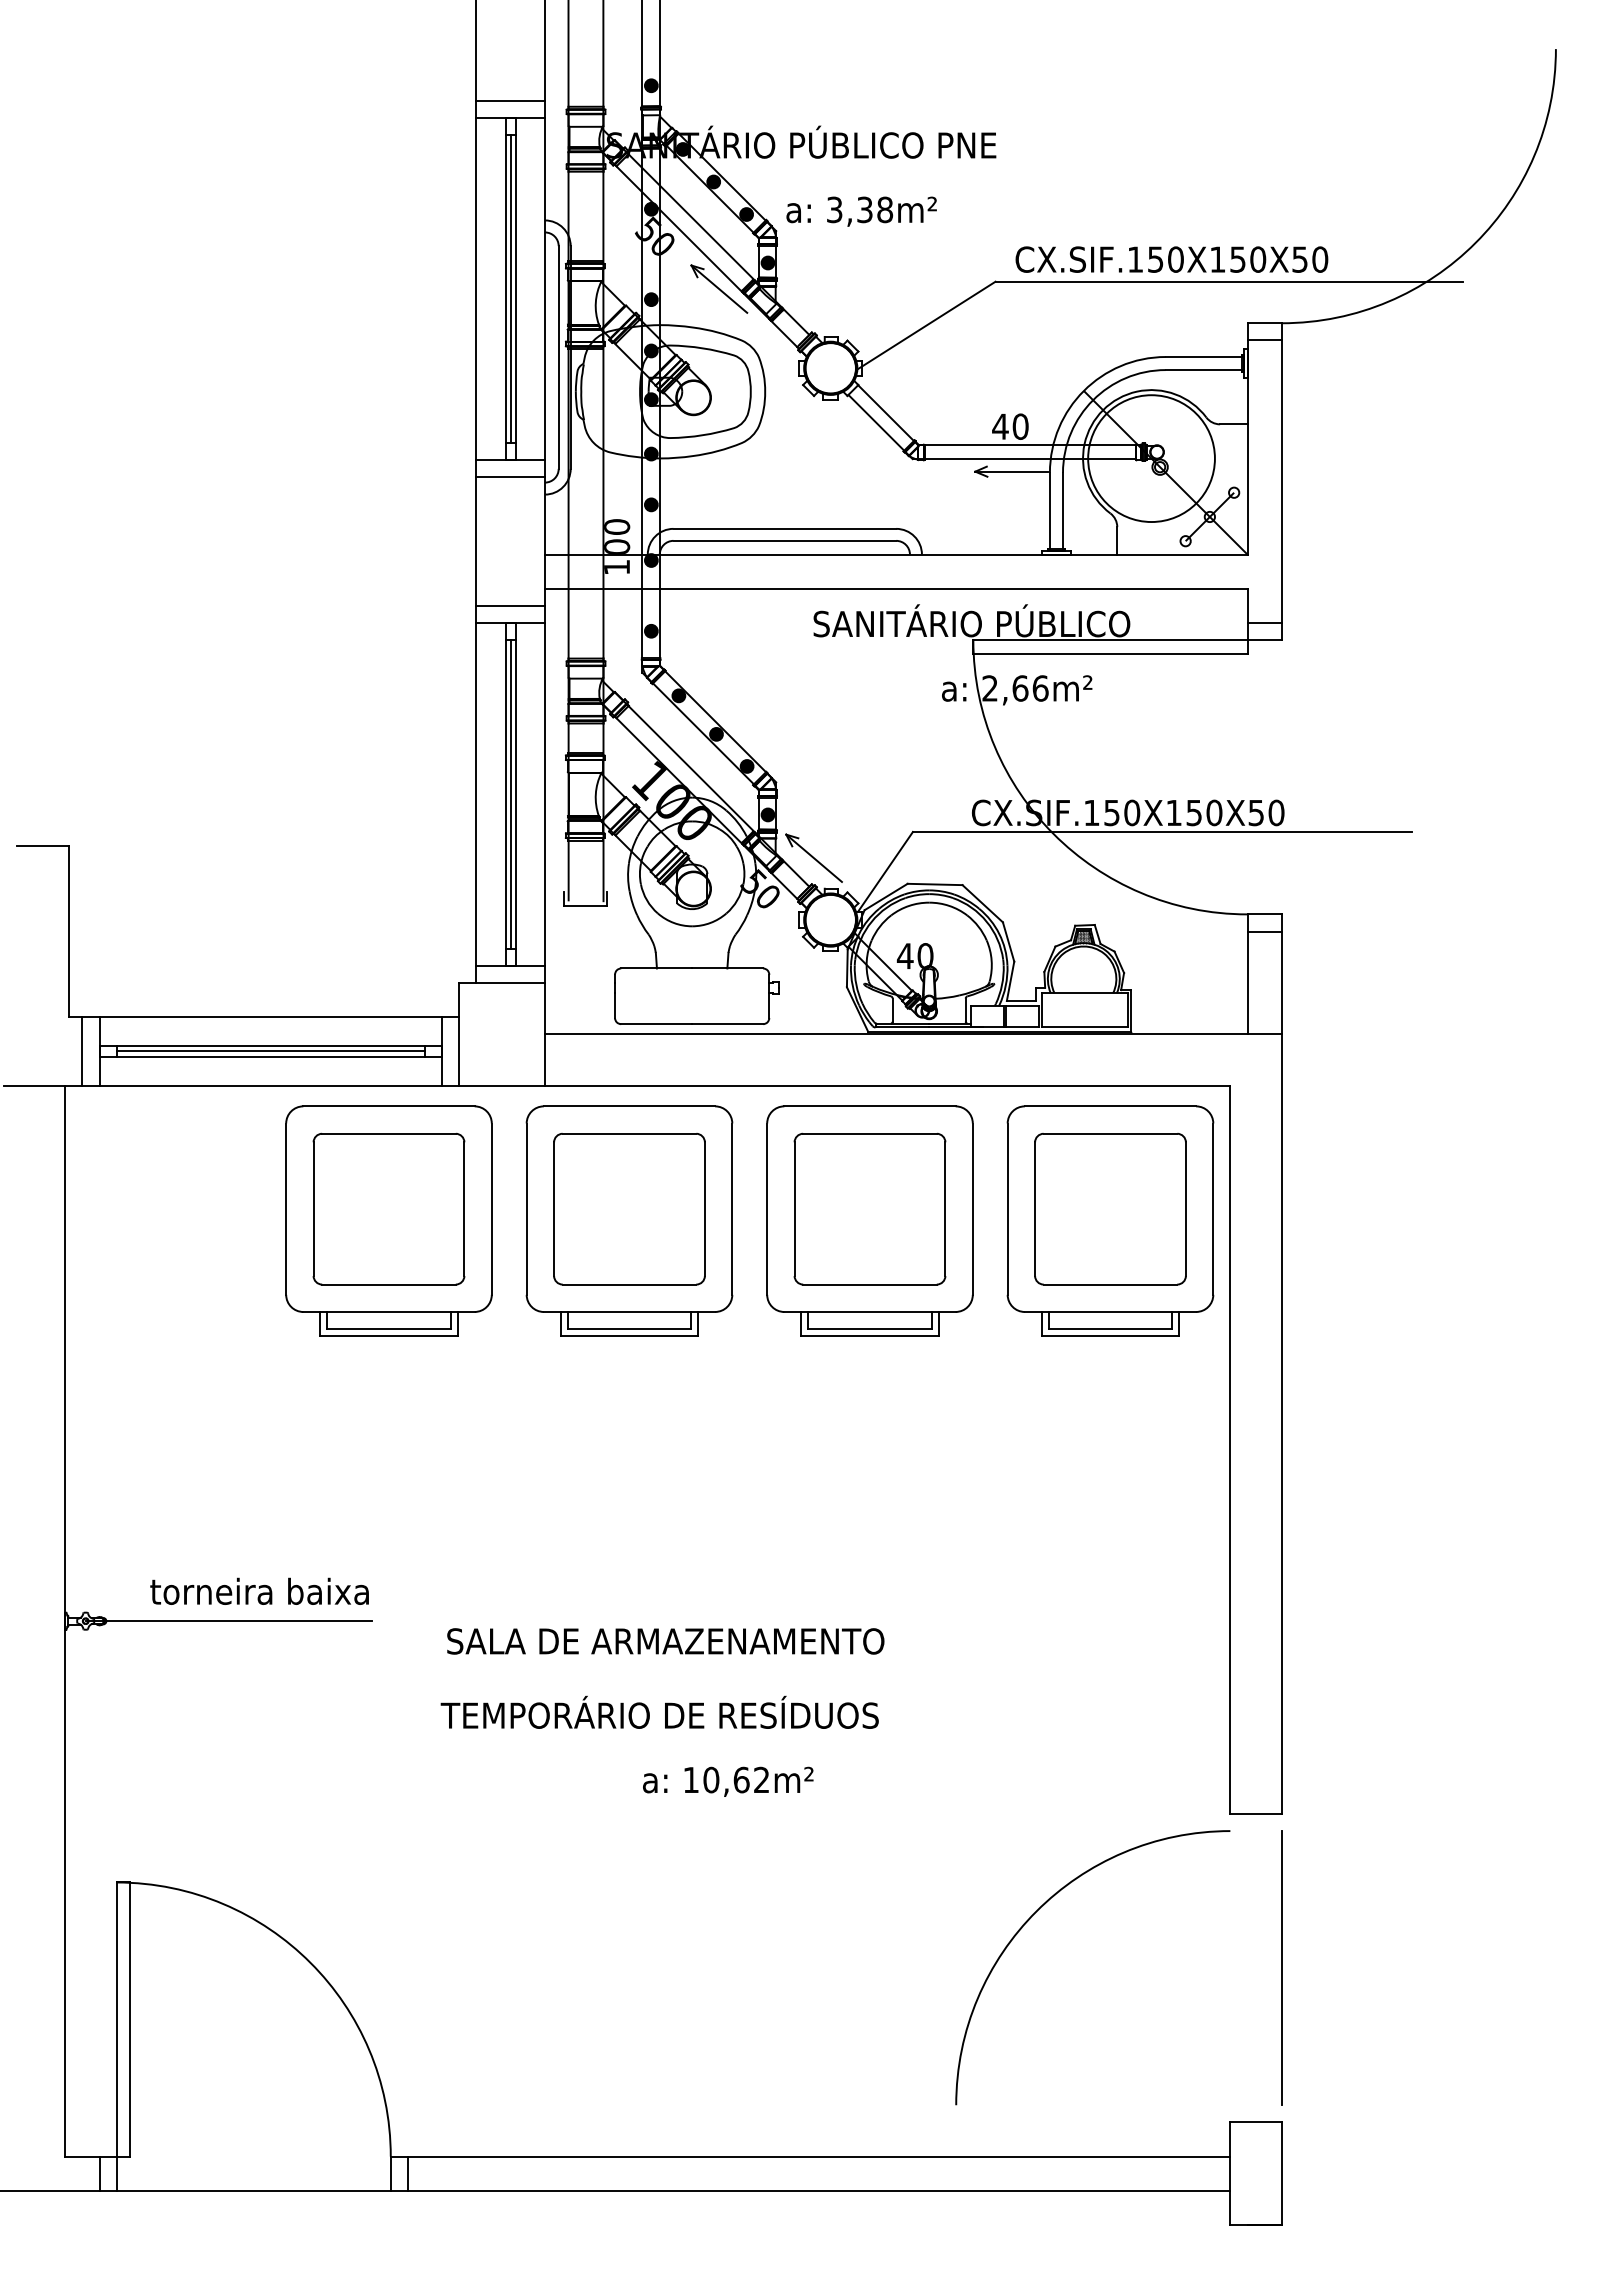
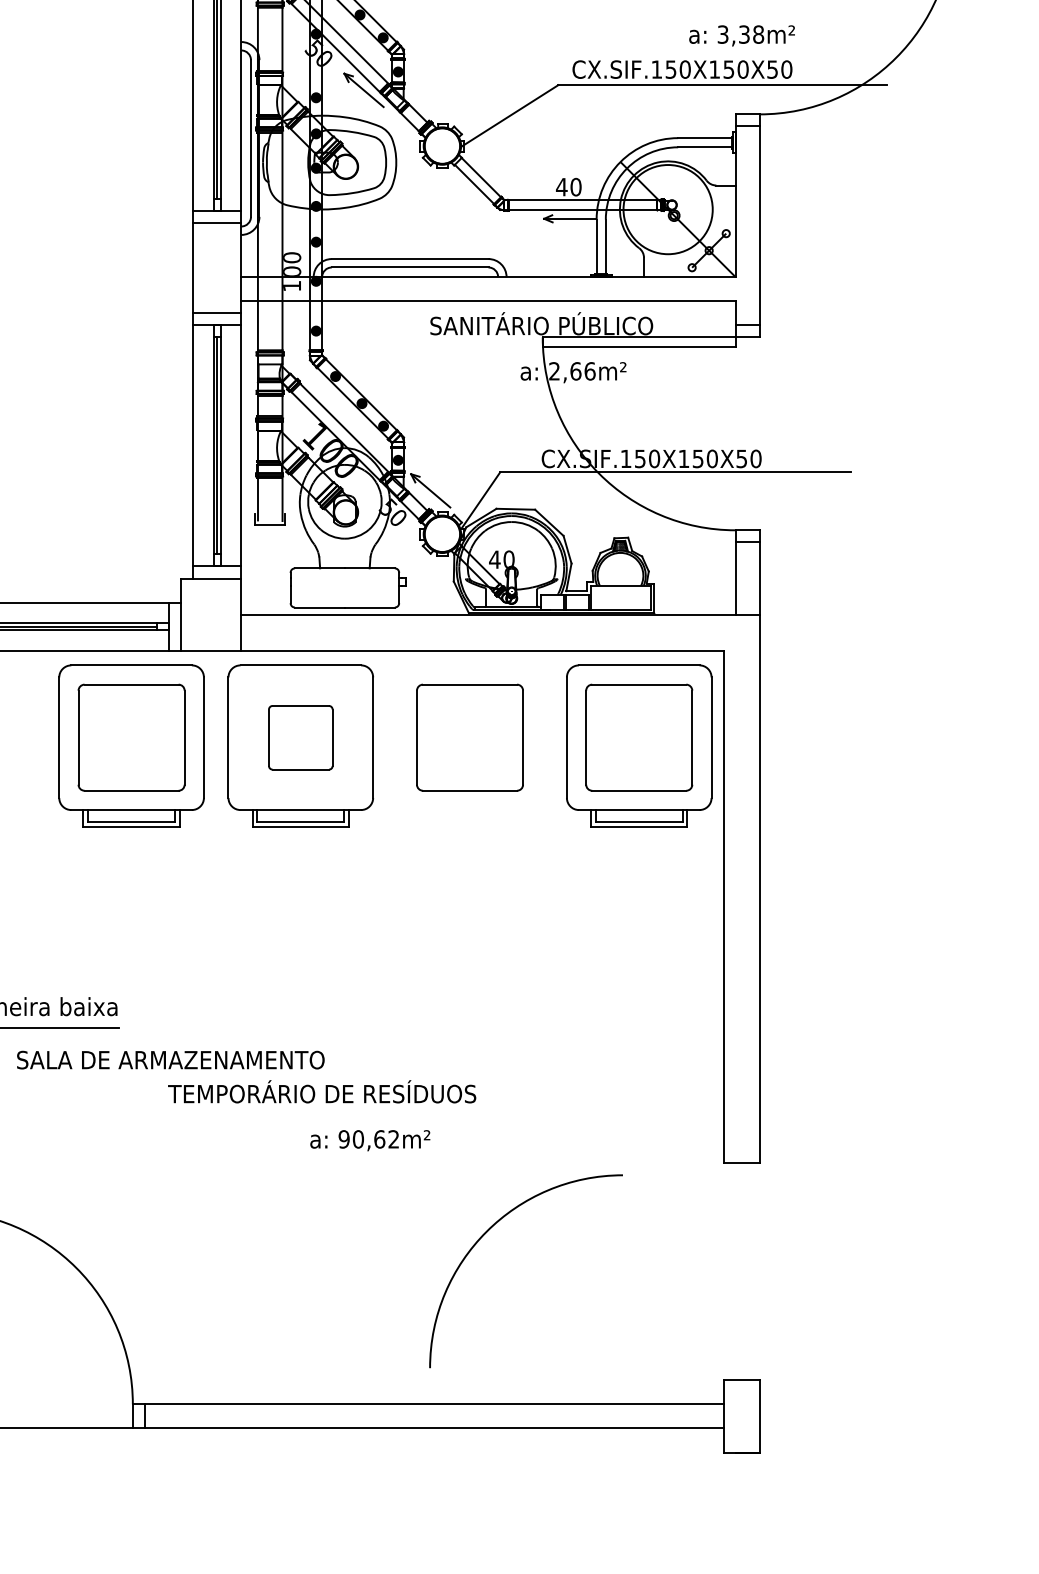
text: (861, 211) -> (741, 35), moved
part: (629, 1209) -> (300, 737), size x0.6
part: (869, 1220) -> (469, 745), removed
text: (665, 1641) -> (170, 1060), moved
text: (691, 1779) -> (344, 1138), 10,62m² -> 90,62m²
arc: (1044, 1905) -> (492, 1227), moved
line: (1281, 1968) -> (759, 1271), removed

